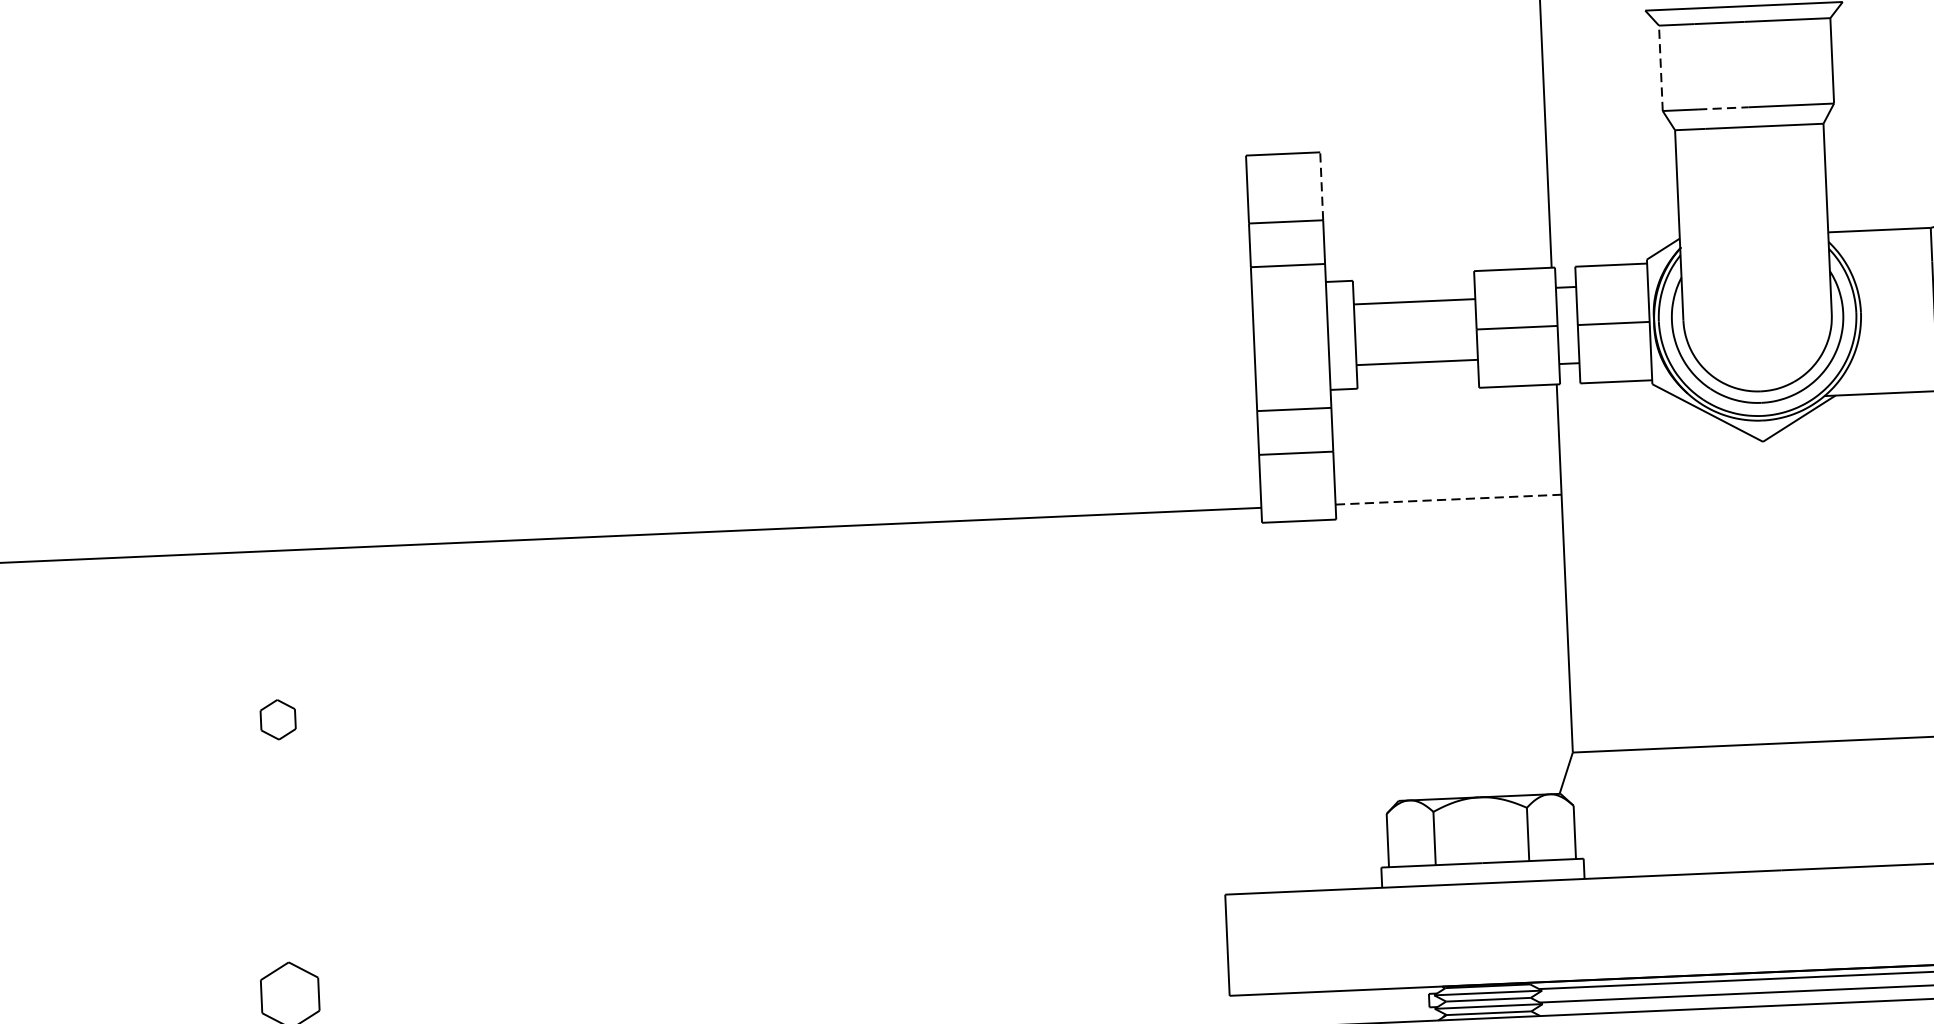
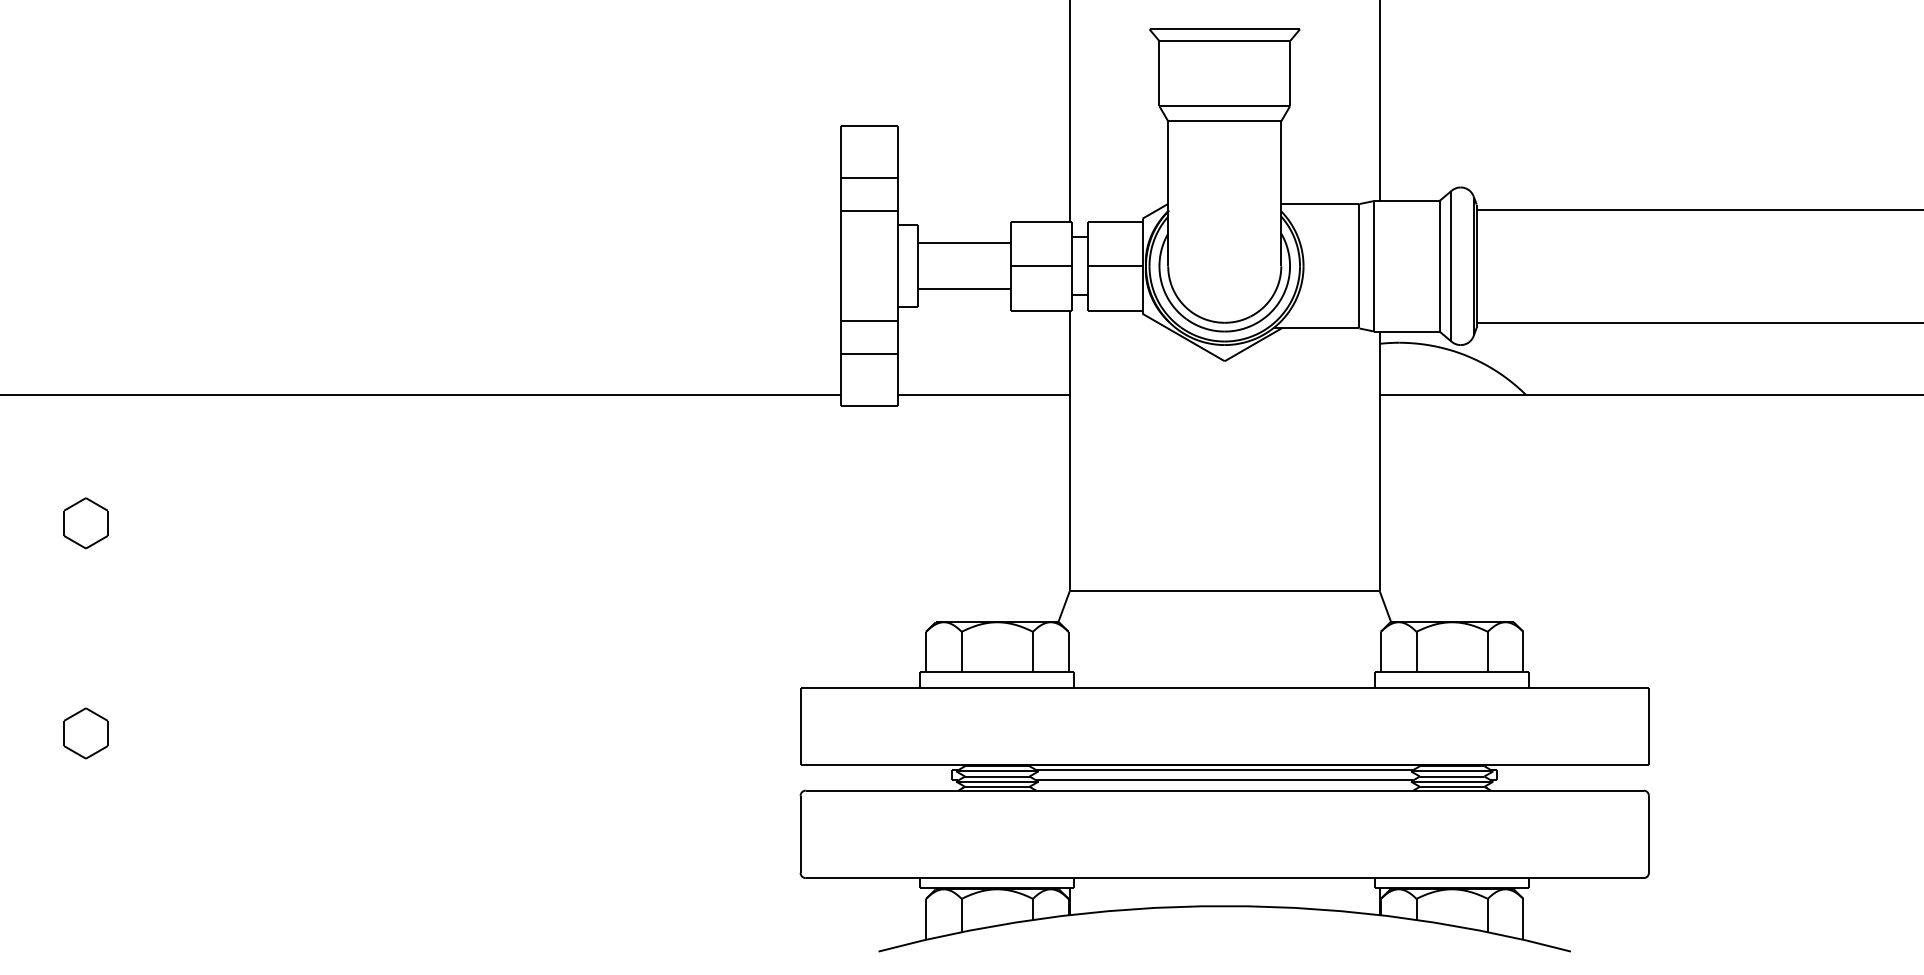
line: (1660, 68) -> (1159, 73), dashed -> solid
line: (1724, 108) -> (1206, 106), dashed -> solid
line: (1321, 186) -> (897, 152), dashed -> solid
line: (1448, 499) -> (983, 394), dashed -> solid
part: (277, 719) -> (85, 523), size x1.67

